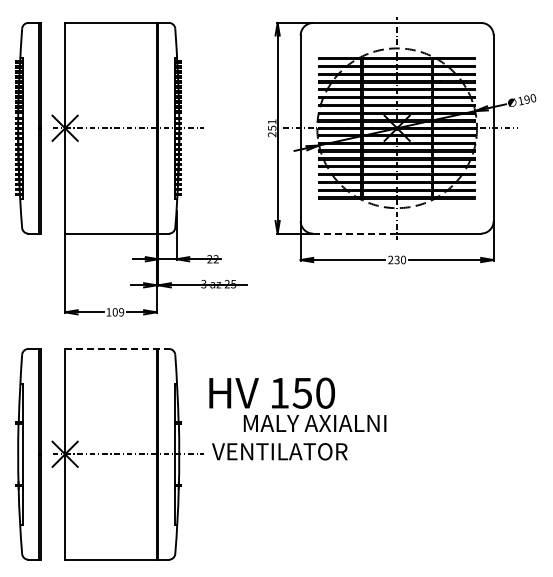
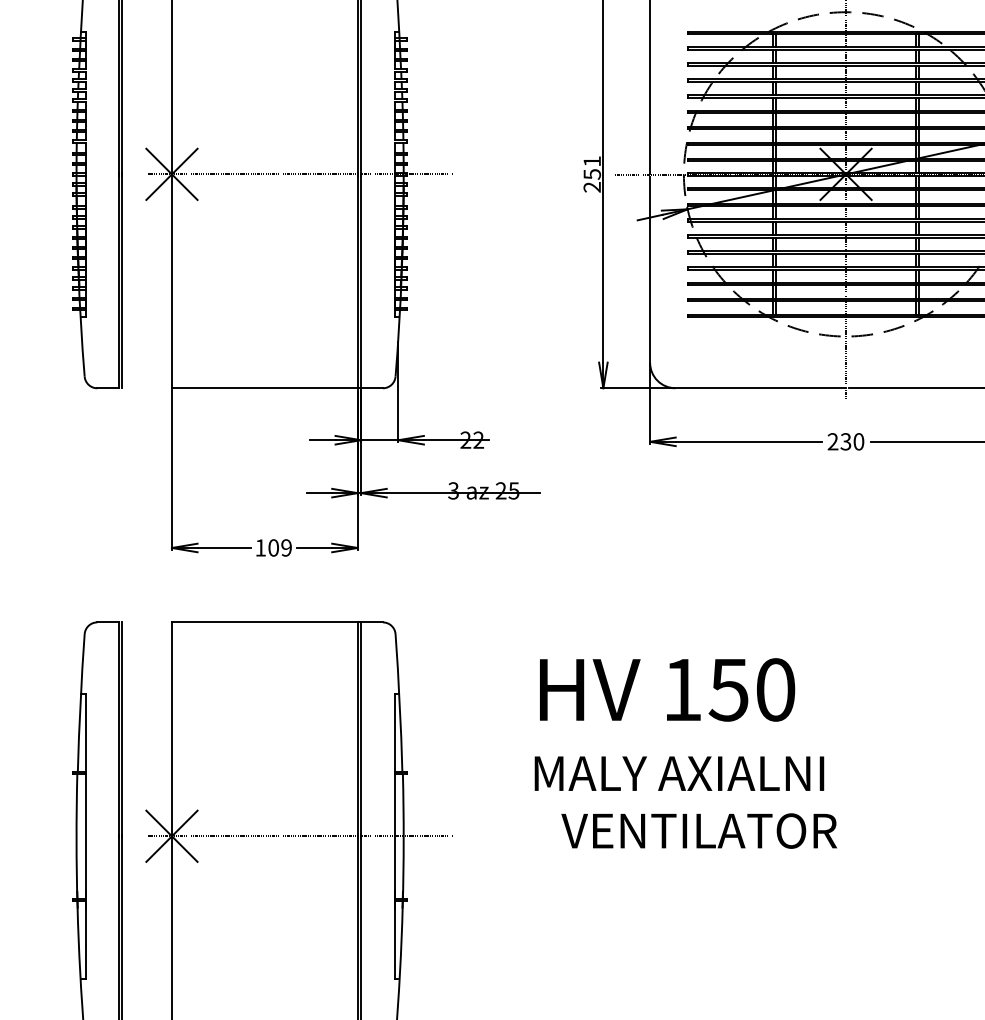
line: (355, 233) -> (761, 387), dashed -> solid
line: (117, 348) -> (278, 621), dashed -> solid
text: (271, 392) -> (666, 688), moved
text: (279, 451) -> (698, 830), moved

